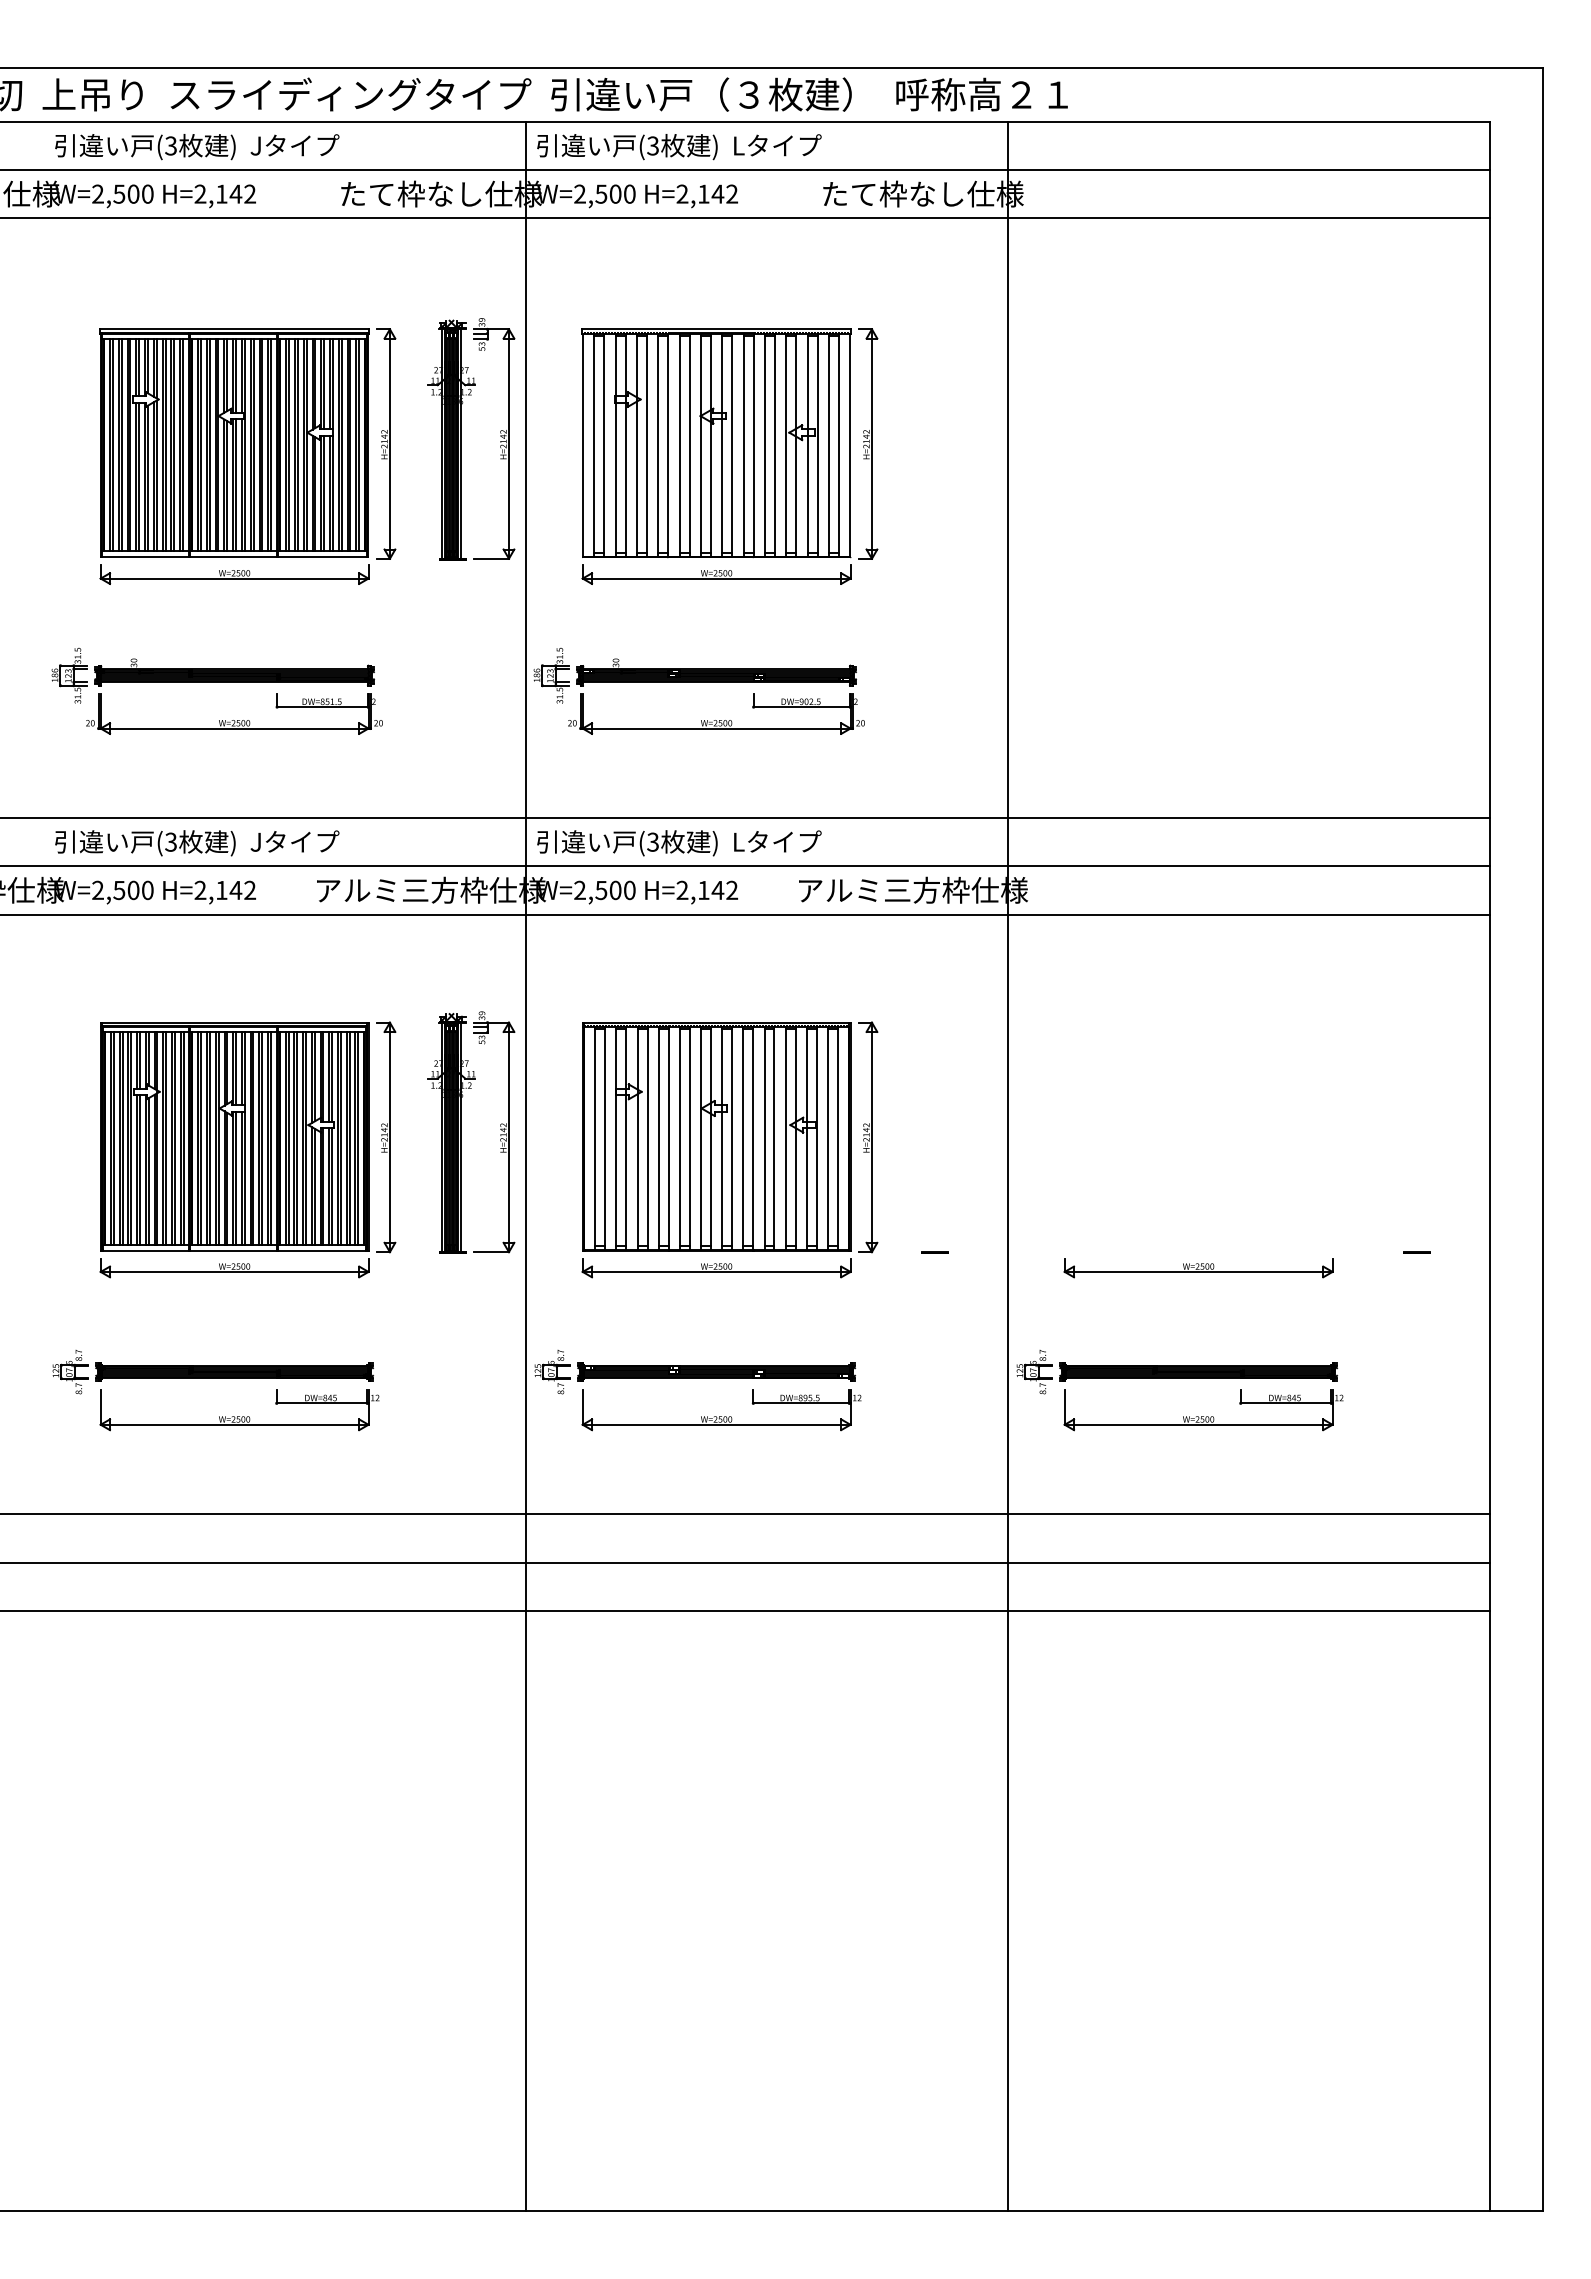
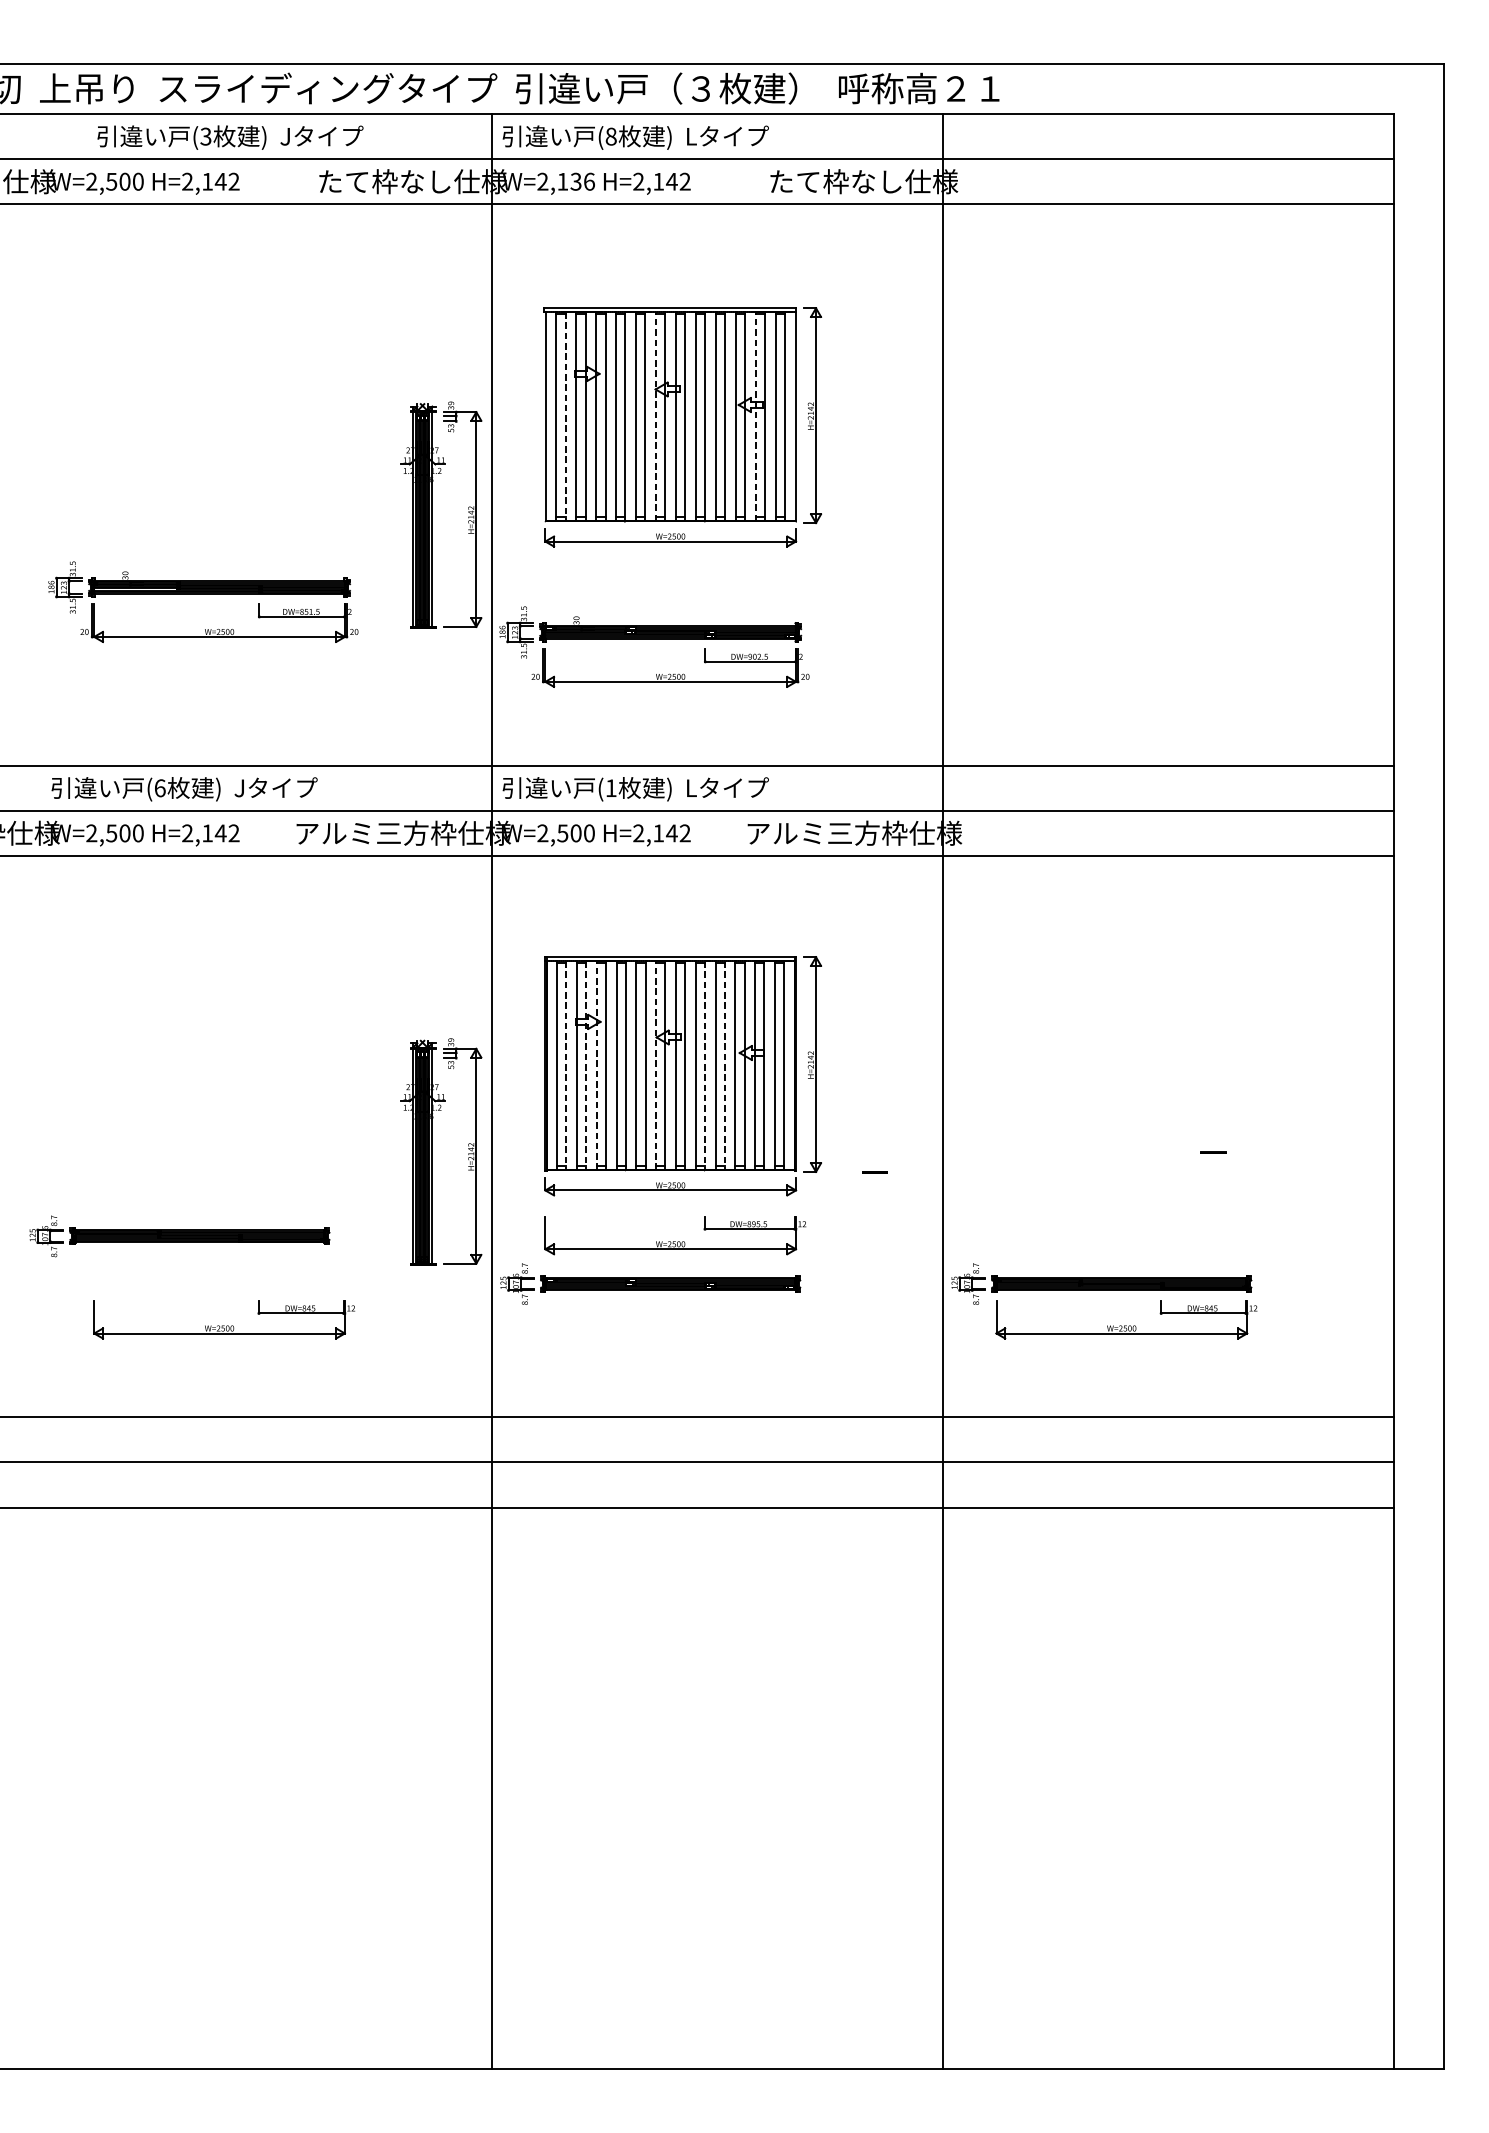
text: (653, 145) -> (611, 136), (3 -> (8
text: (197, 147) -> (230, 138), moved
text: (615, 193) -> (576, 181), W=2,500 -> W=2,136
part: (461, 439) -> (431, 515), moved
line: (604, 445) -> (565, 416), solid -> dashed
line: (700, 445) -> (655, 416), solid -> dashed
line: (807, 445) -> (755, 416), solid -> dashed
part: (247, 456) -> (231, 427), removed
part: (216, 682) -> (202, 593), moved
text: (171, 841) -> (160, 787), (3 -> (6
text: (652, 841) -> (610, 787), (3 -> (1
part: (461, 1132) -> (431, 1151), moved
line: (605, 1138) -> (566, 1065), solid -> dashed
line: (626, 1138) -> (586, 1065), solid -> dashed
line: (637, 1138) -> (596, 1065), solid -> dashed
line: (701, 1138) -> (656, 1065), solid -> dashed
line: (753, 1138) -> (705, 1065), solid -> dashed
line: (774, 1138) -> (724, 1065), solid -> dashed
part: (247, 1149) -> (231, 1075), removed
line: (1416, 1252) -> (1213, 1152), moved
part: (1198, 1268) -> (1121, 1187), removed
part: (212, 1372) -> (179, 1236), moved
part: (721, 1410) -> (675, 1235), moved

